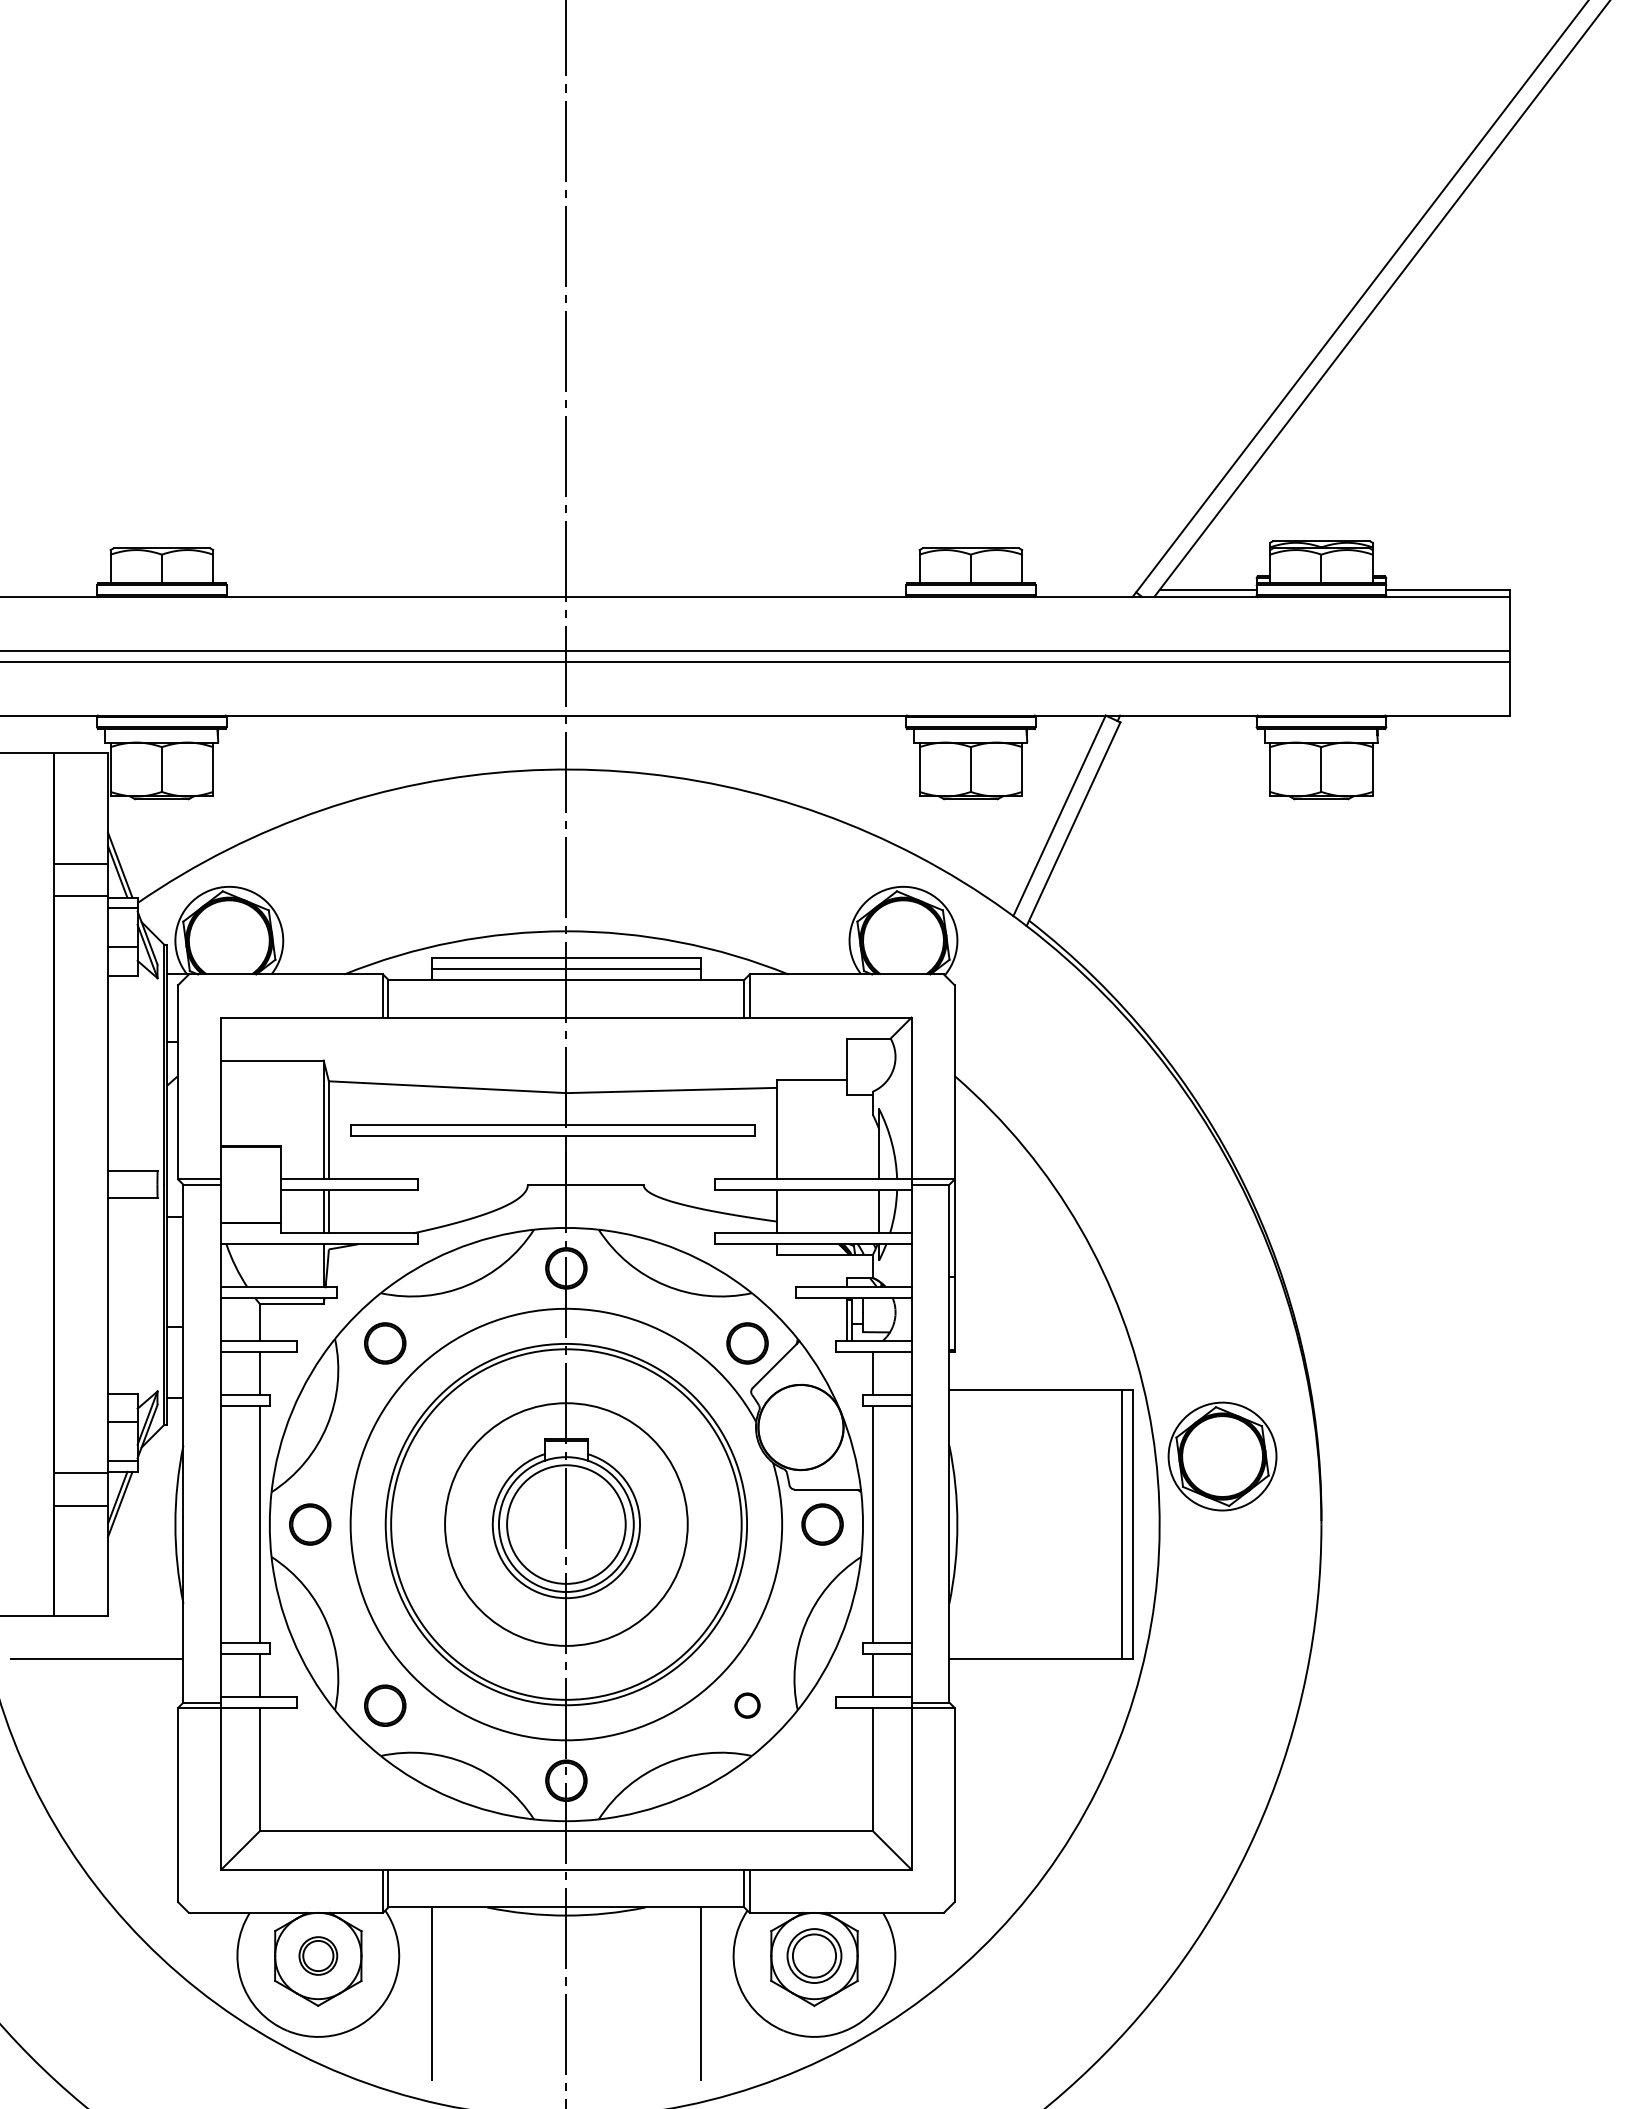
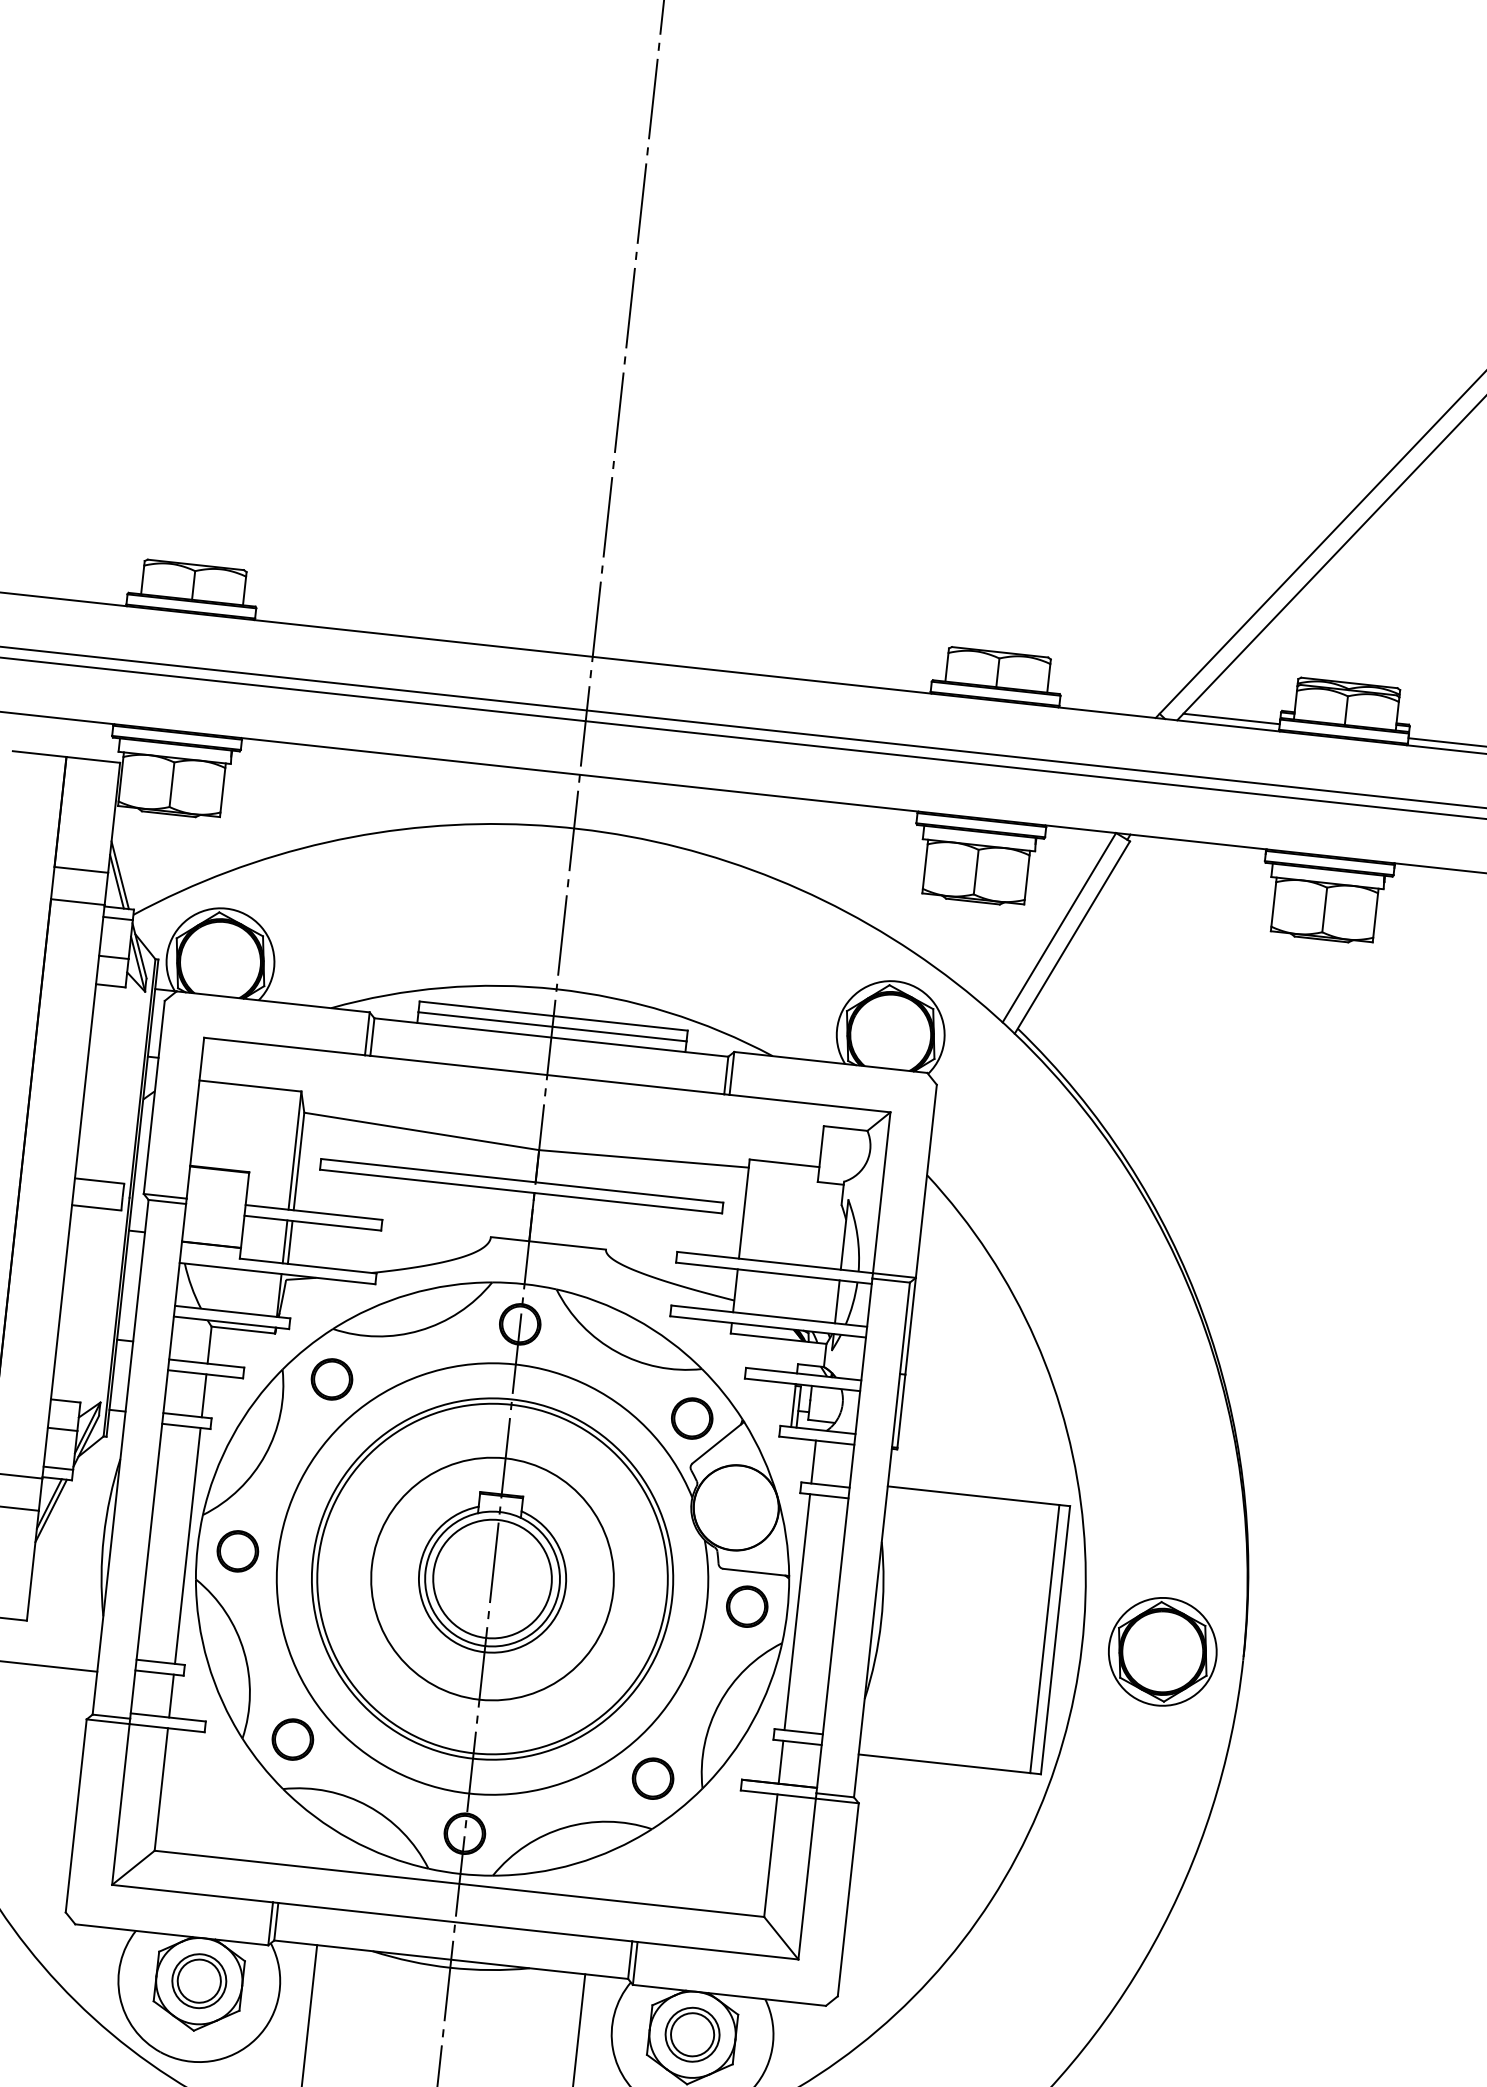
part: (1222, 1456) -> (1162, 1651), moved
part: (747, 1705) -> (653, 1778), size x1.67
part: (318, 1955) -> (199, 1980), size x1.43

